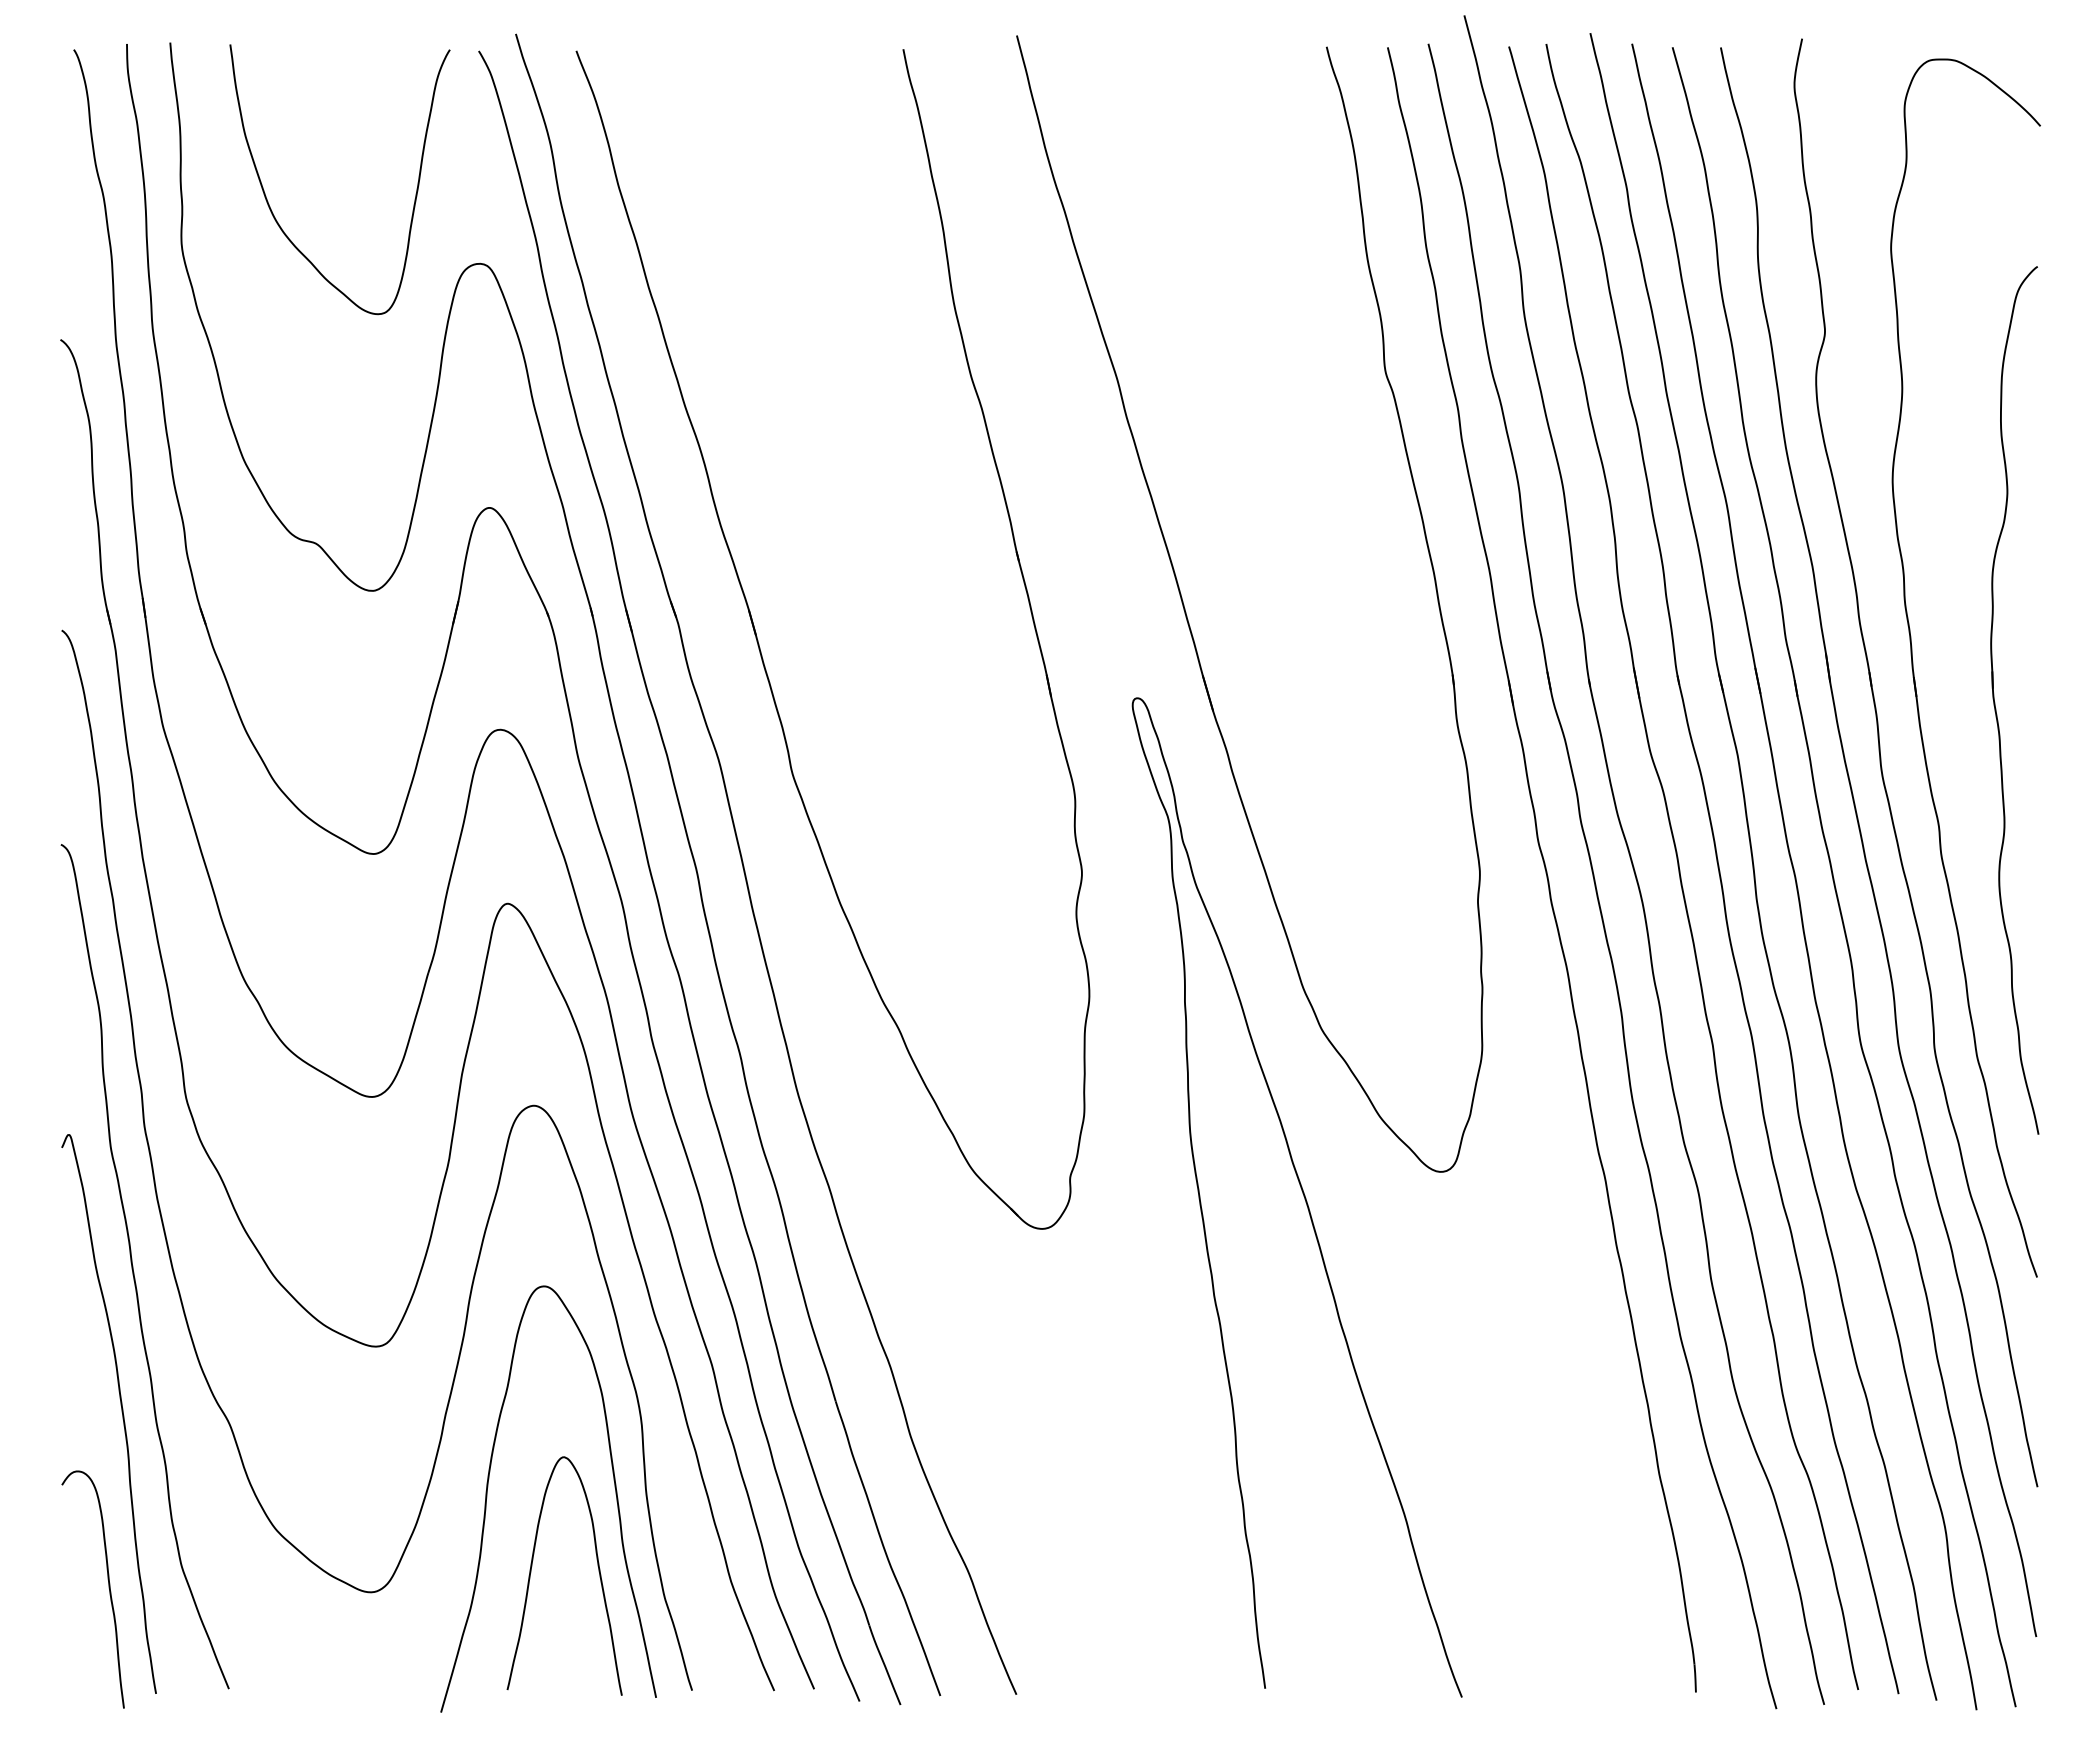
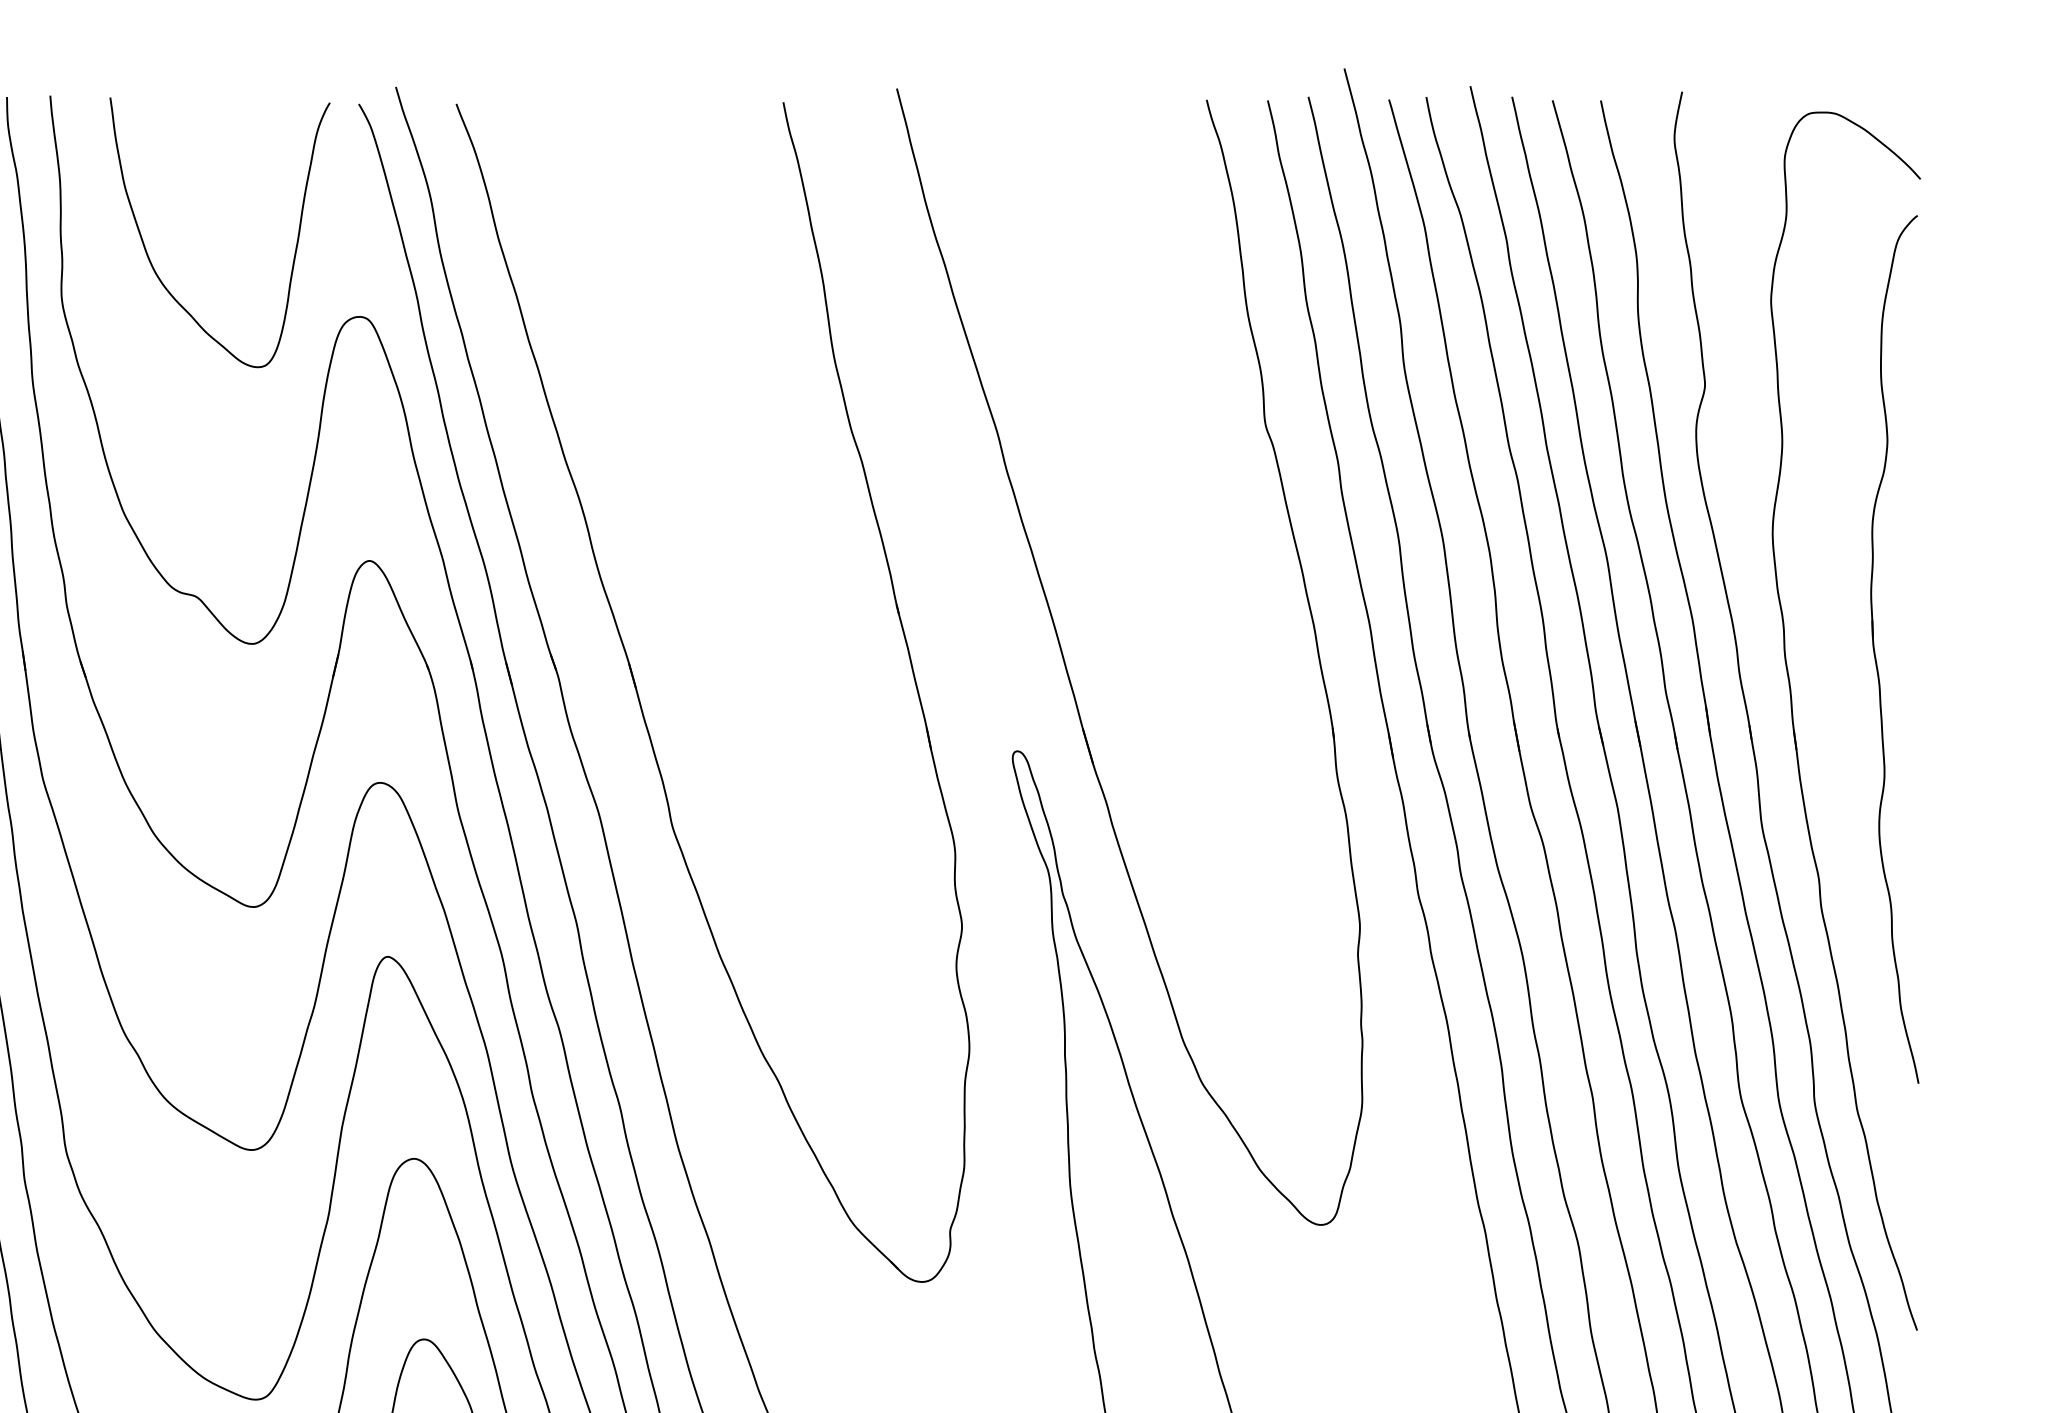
part: (1995, 702) -> (1875, 651), moved

